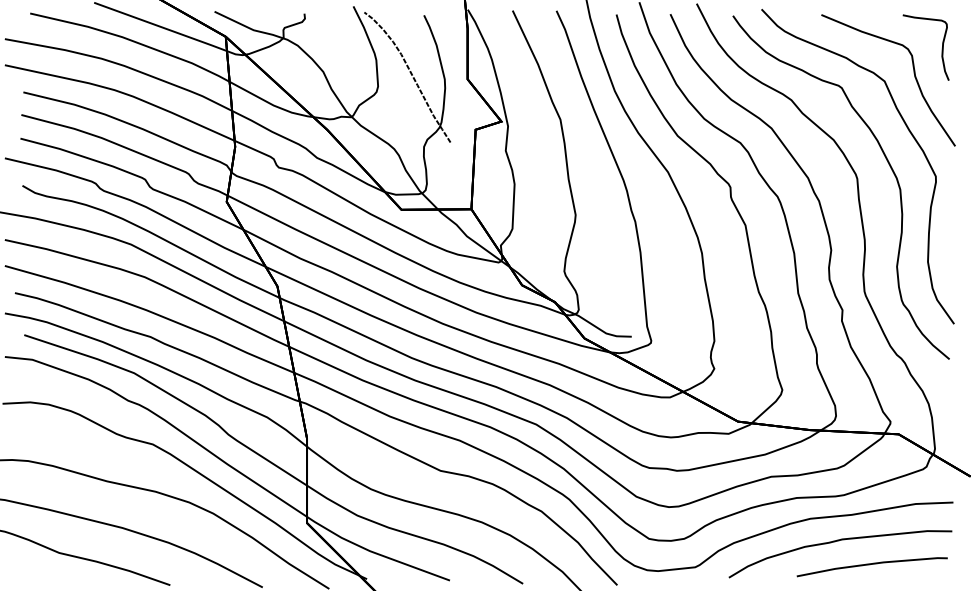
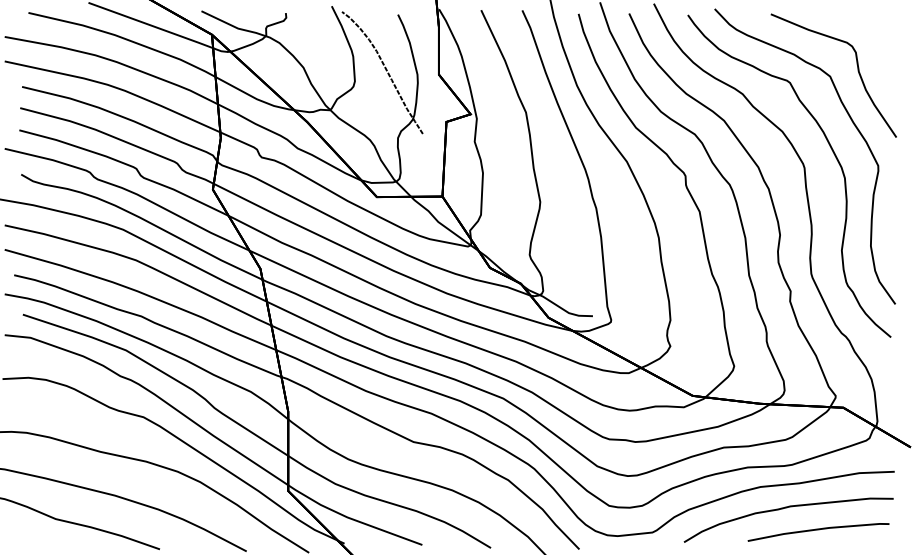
curve: (941, 48) -> (883, 45), removed

